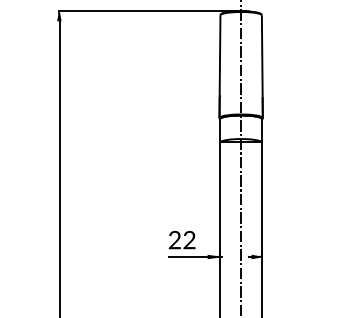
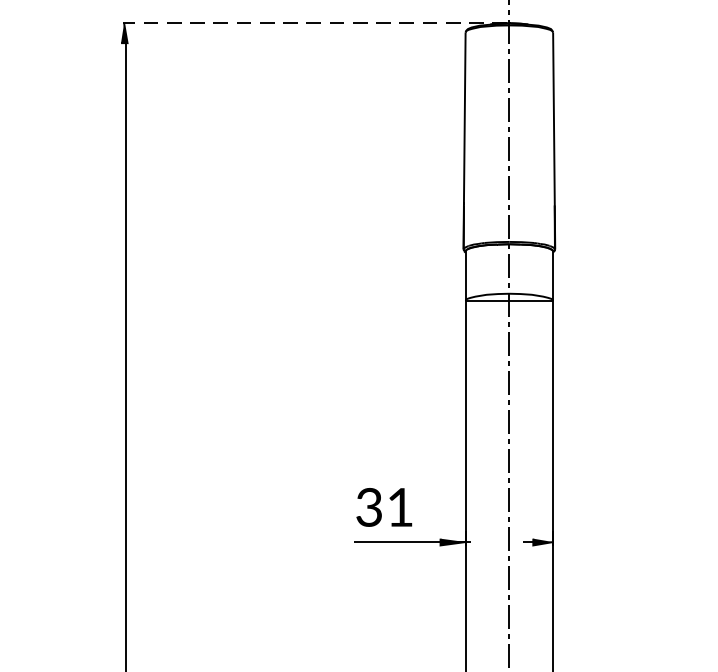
line: (149, 11) -> (315, 24), solid -> dashed
text: (181, 239) -> (383, 506), 22 -> 31

